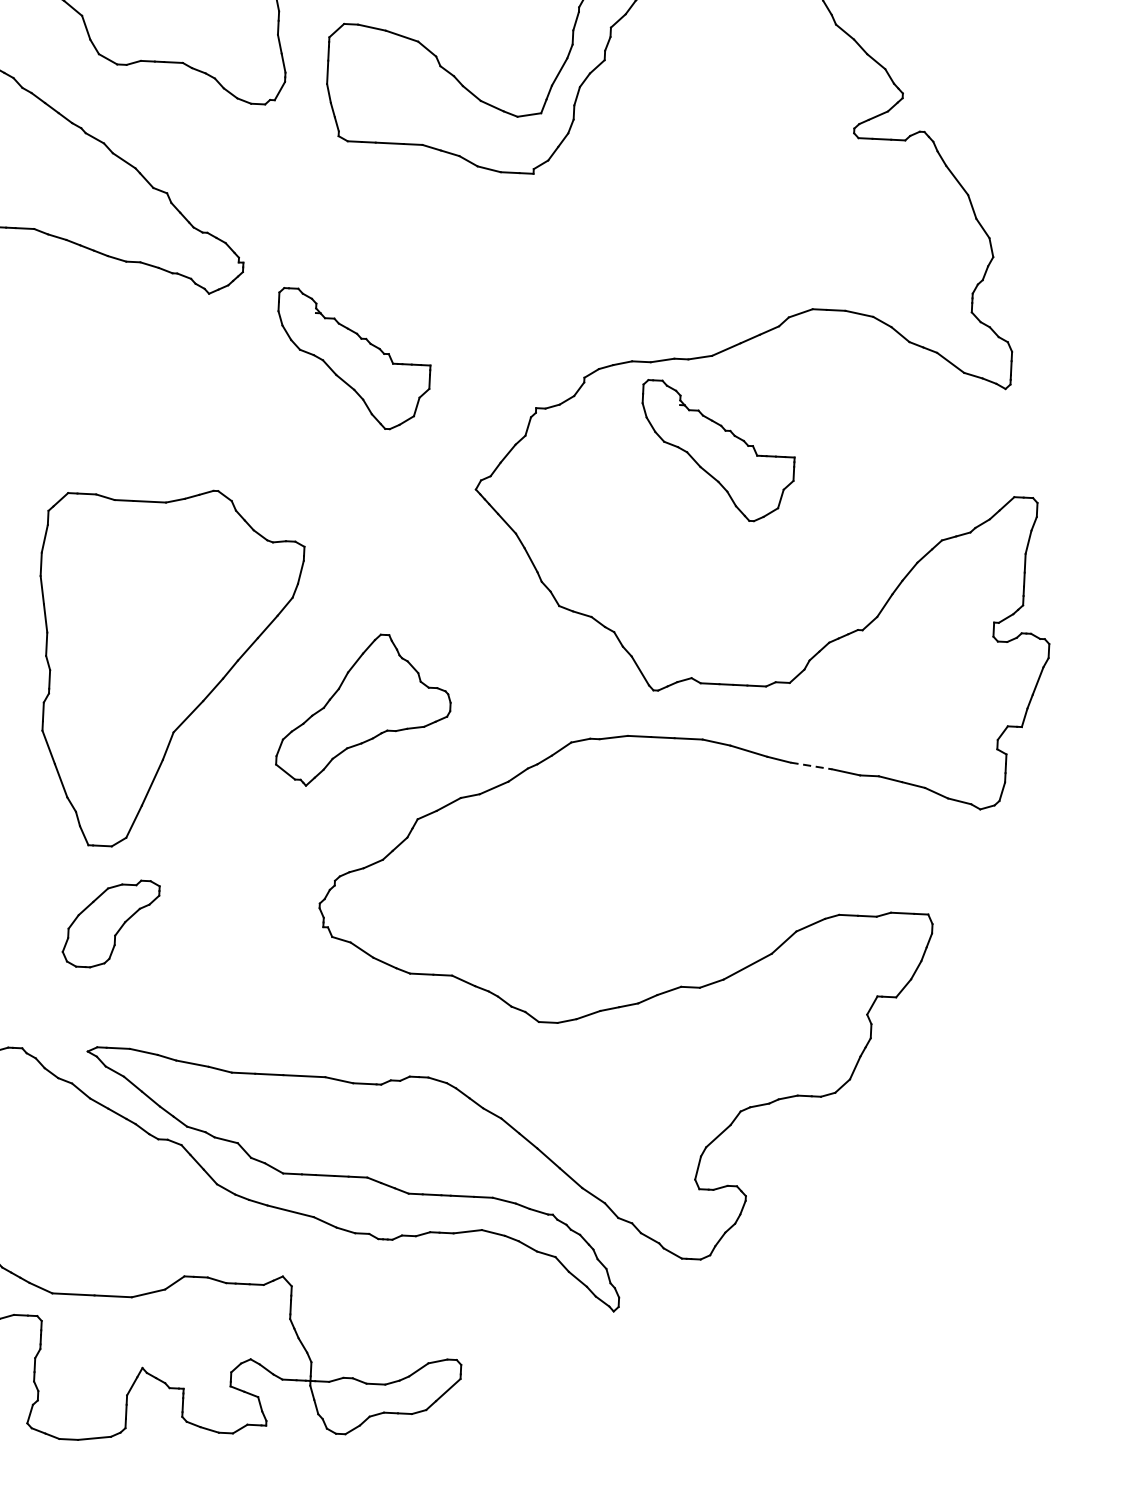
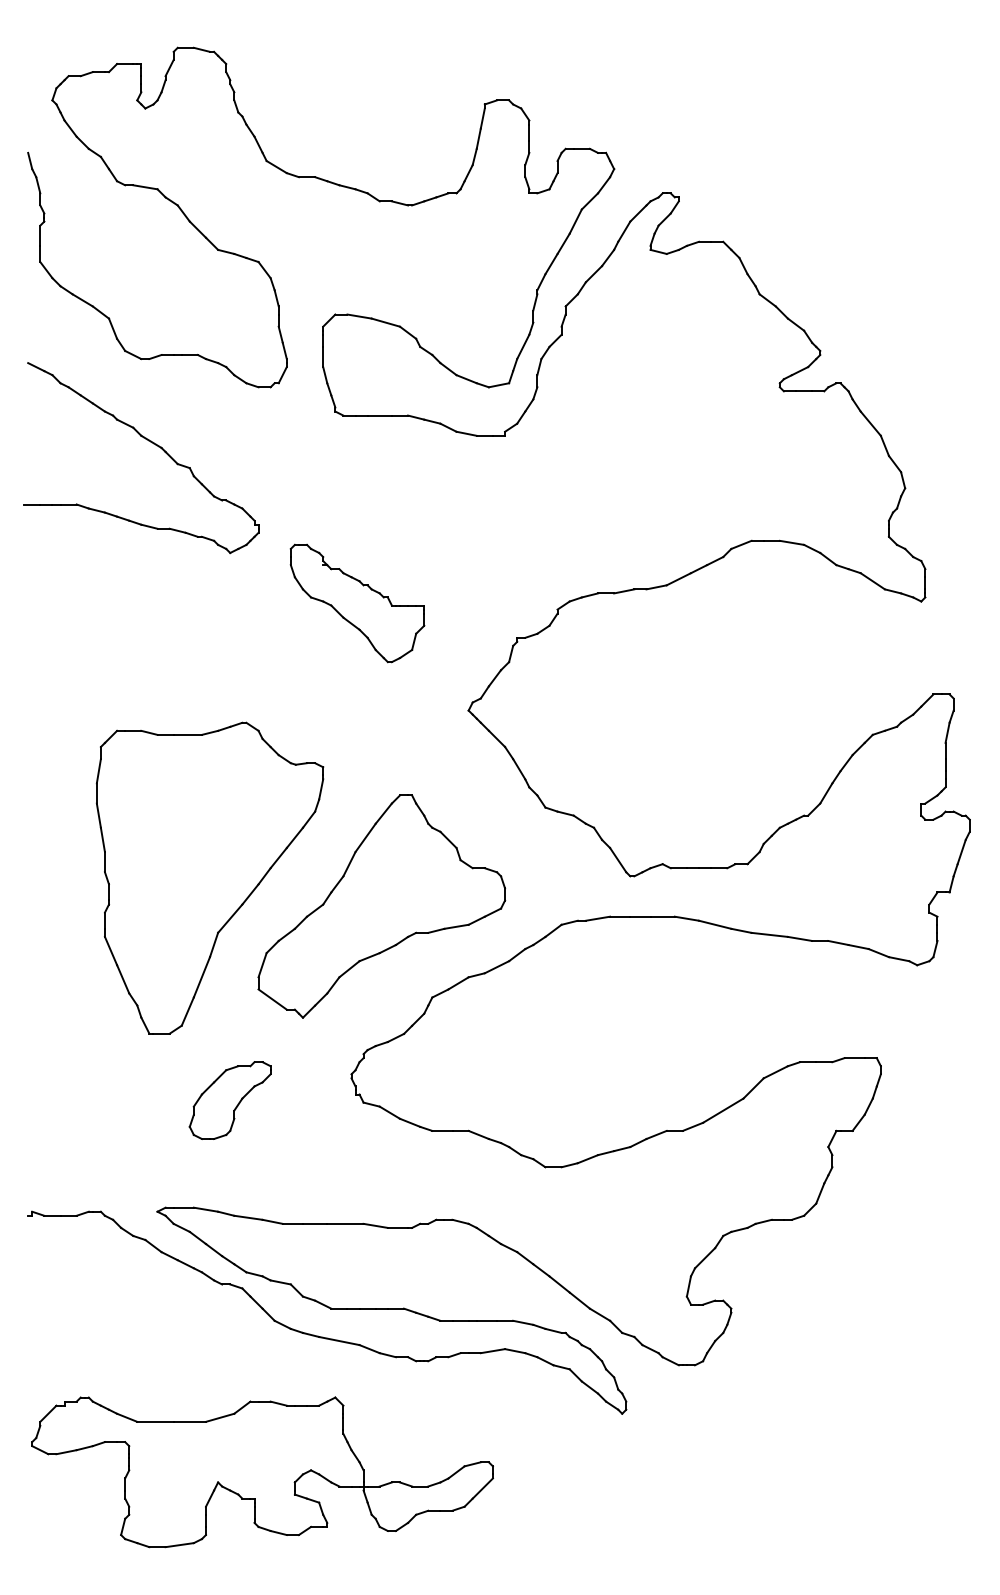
part: (717, 451) -> (675, 667), removed
part: (364, 711) -> (381, 906), size x1.67
line: (812, 765) -> (770, 934), dashed -> solid
part: (110, 923) -> (229, 1100), moved

